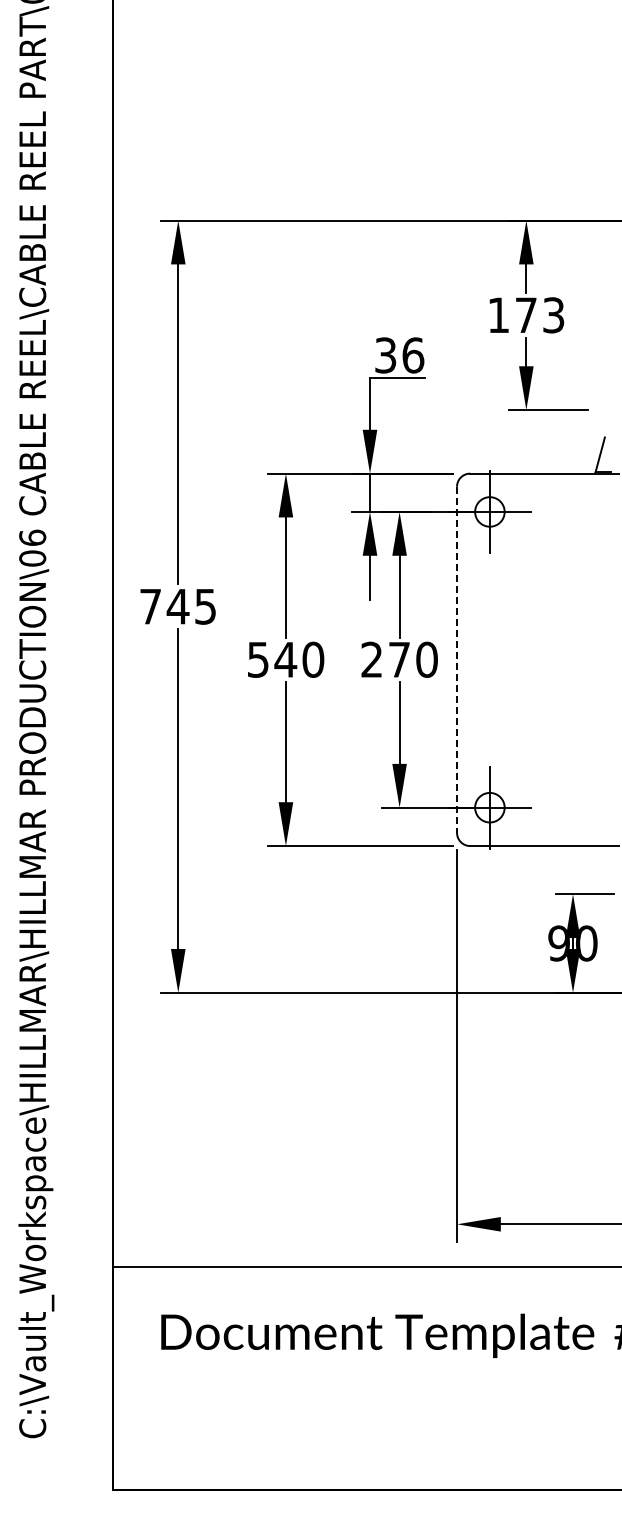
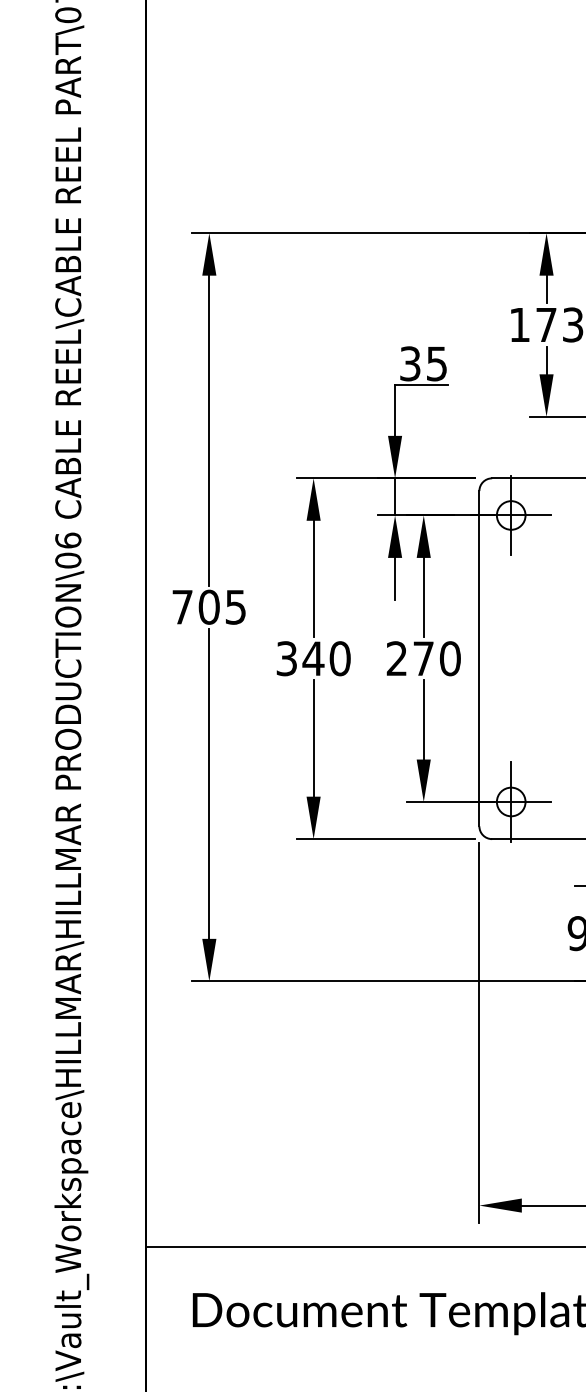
text: (413, 355) -> (437, 363), 36 -> 35
text: (177, 606) -> (208, 607), 745 -> 705
text: (258, 659) -> (287, 658), 540 -> 340
line: (457, 660) -> (479, 659), dashed -> solid

